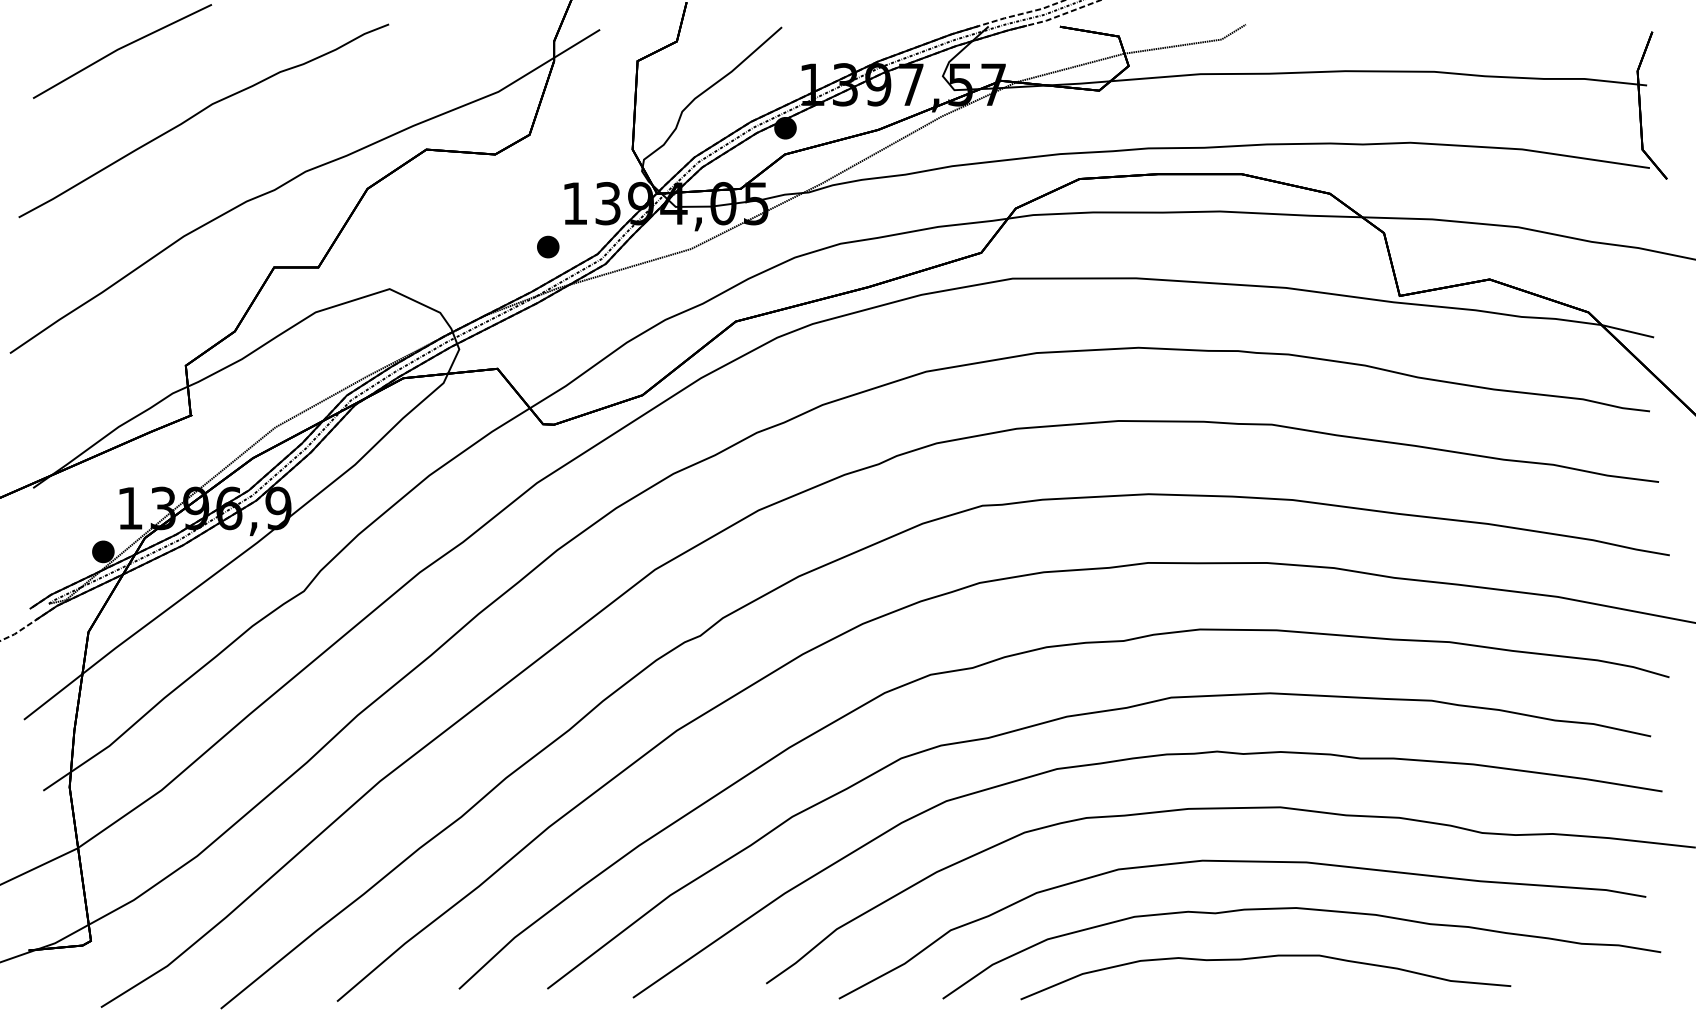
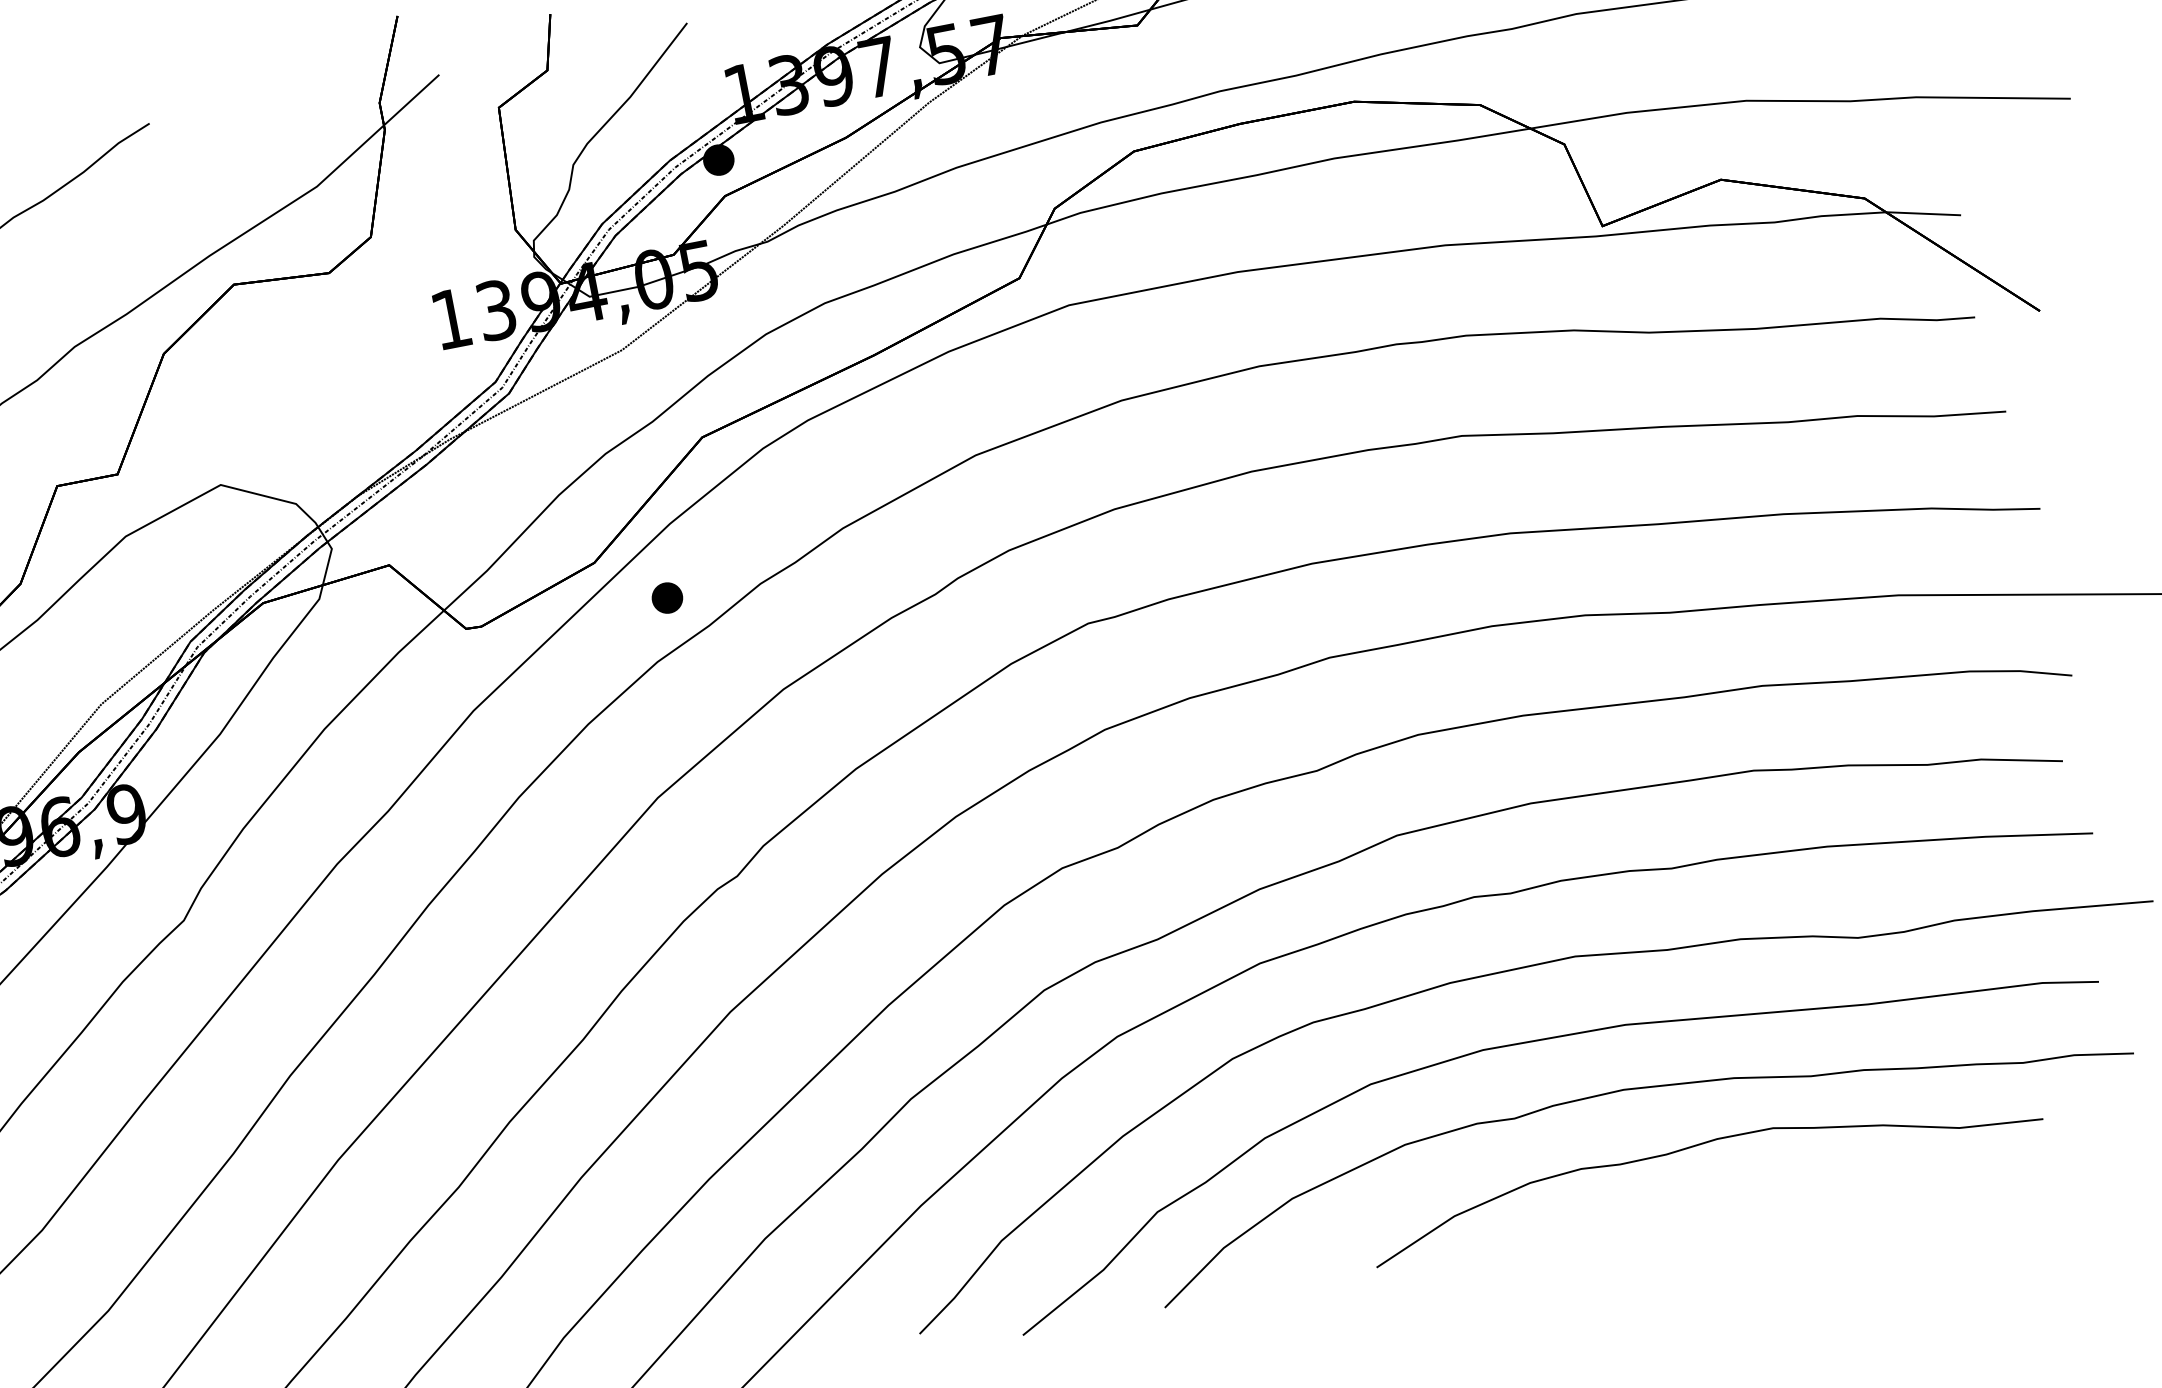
part: (548, 246) -> (667, 597), moved
part: (1262, 958) -> (1696, 1147), moved

